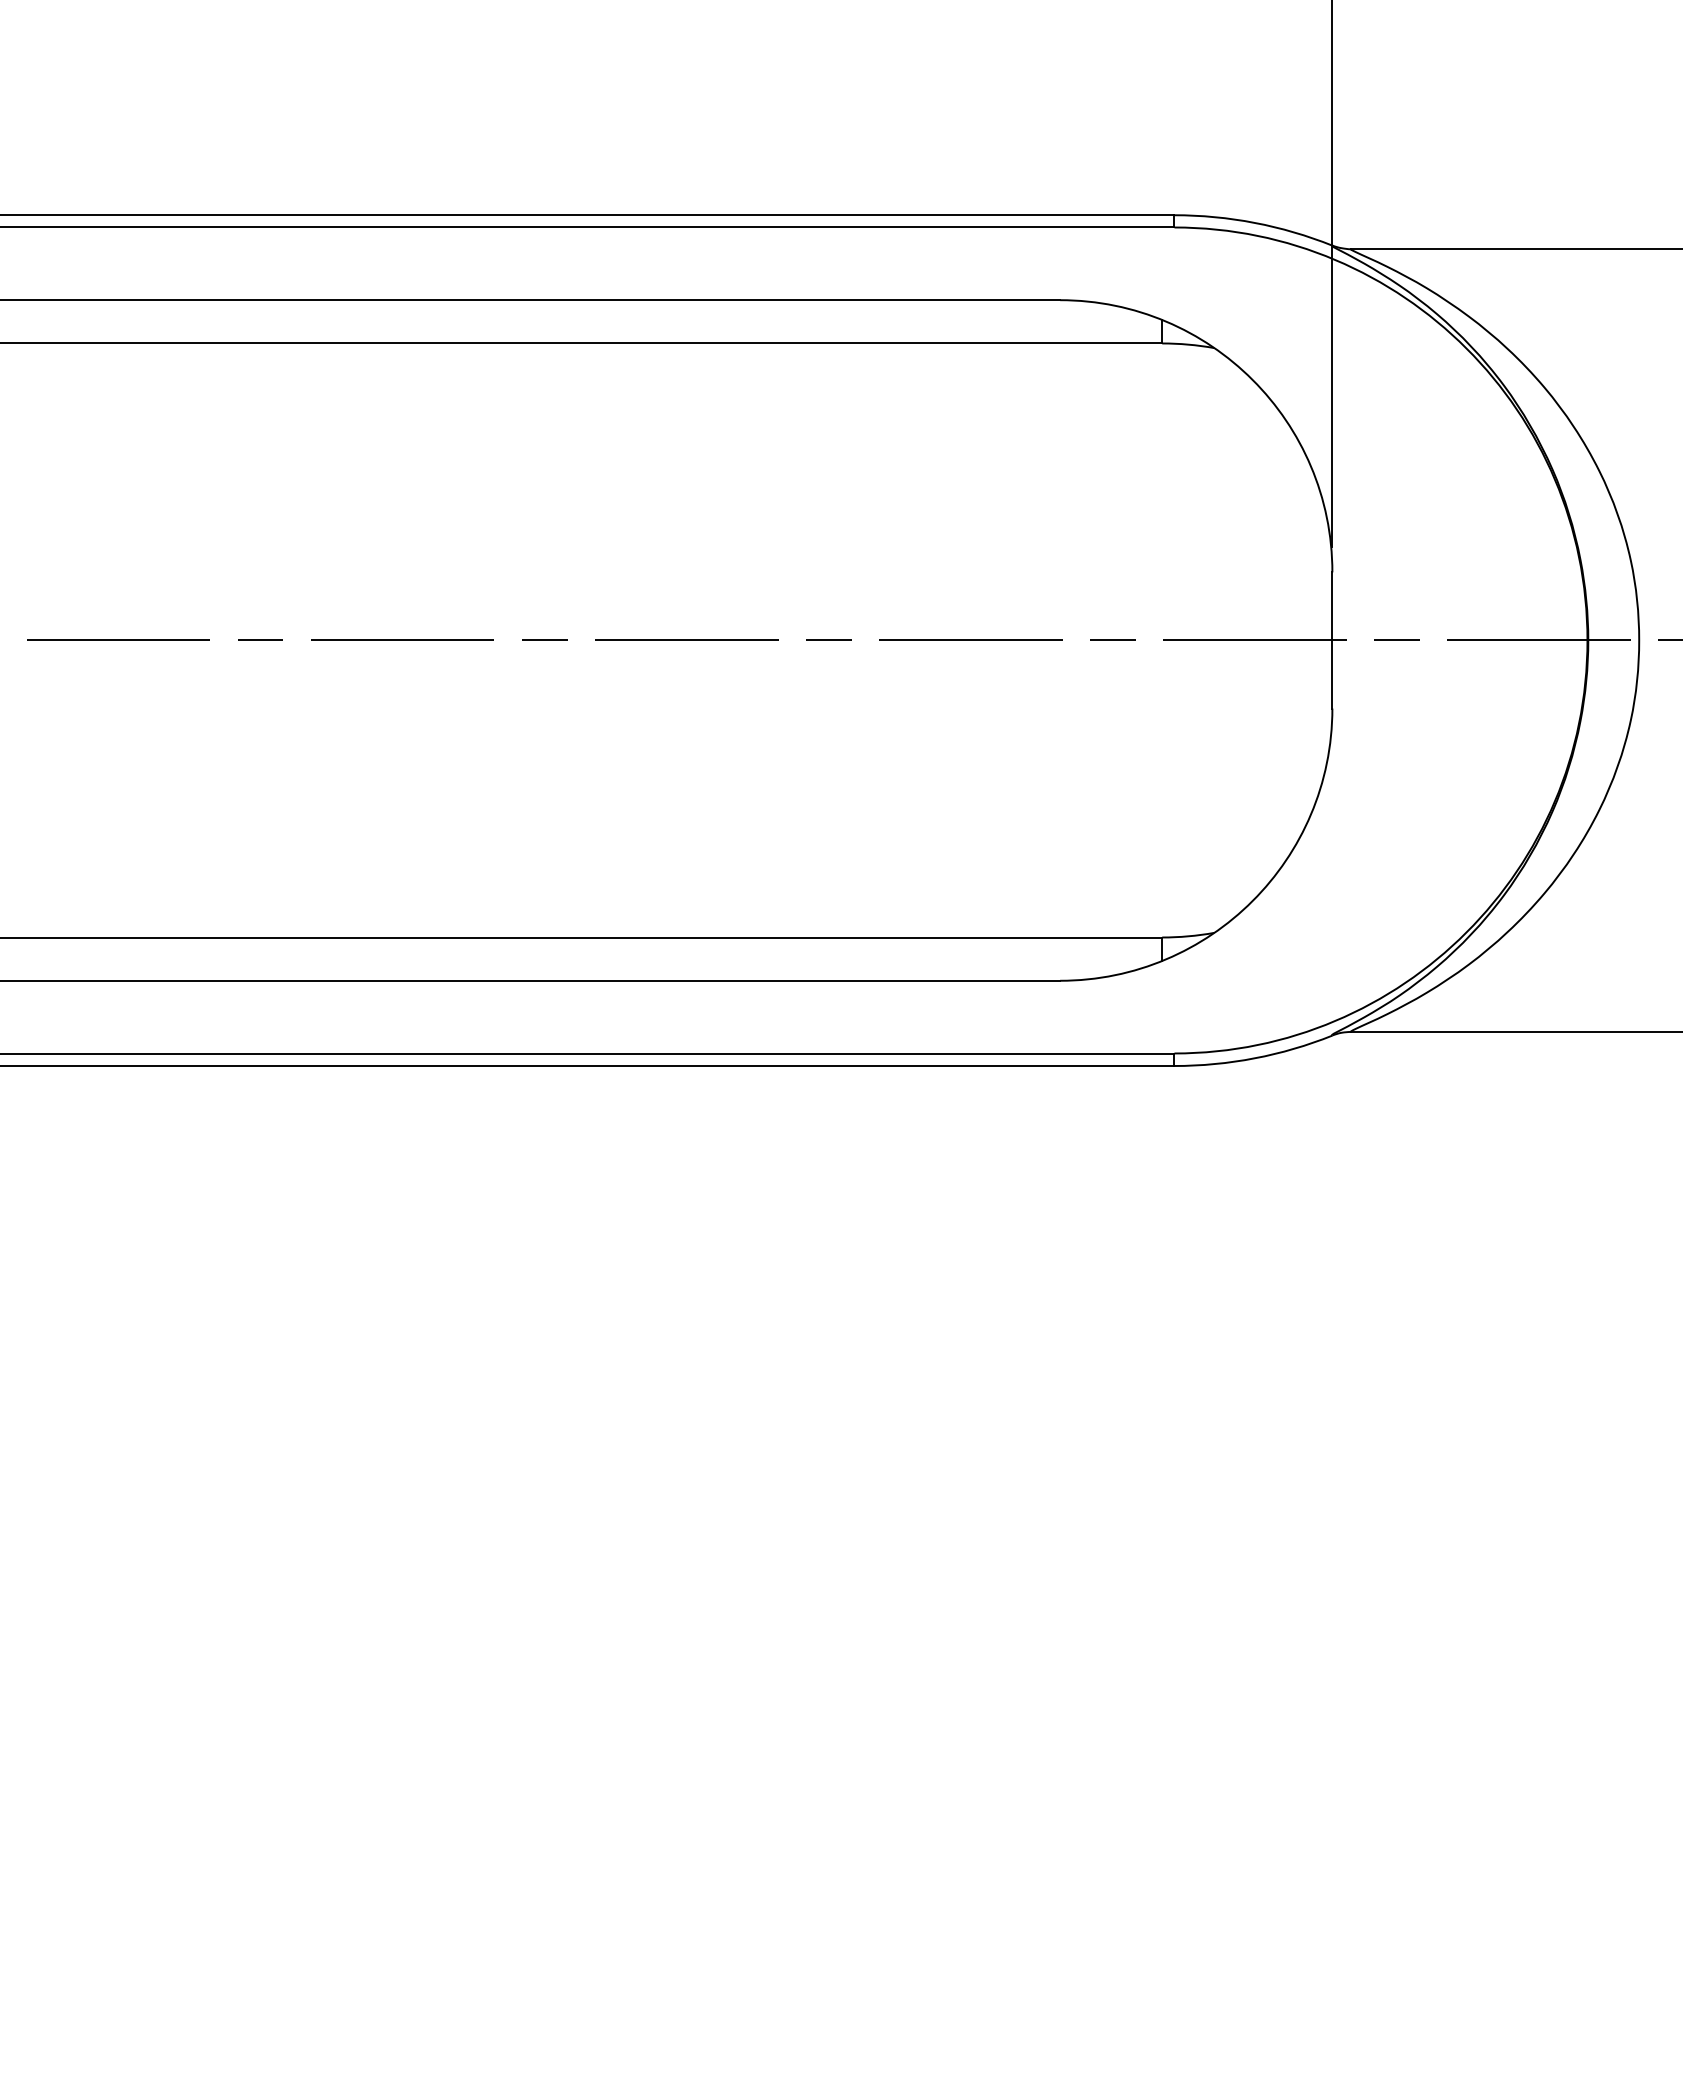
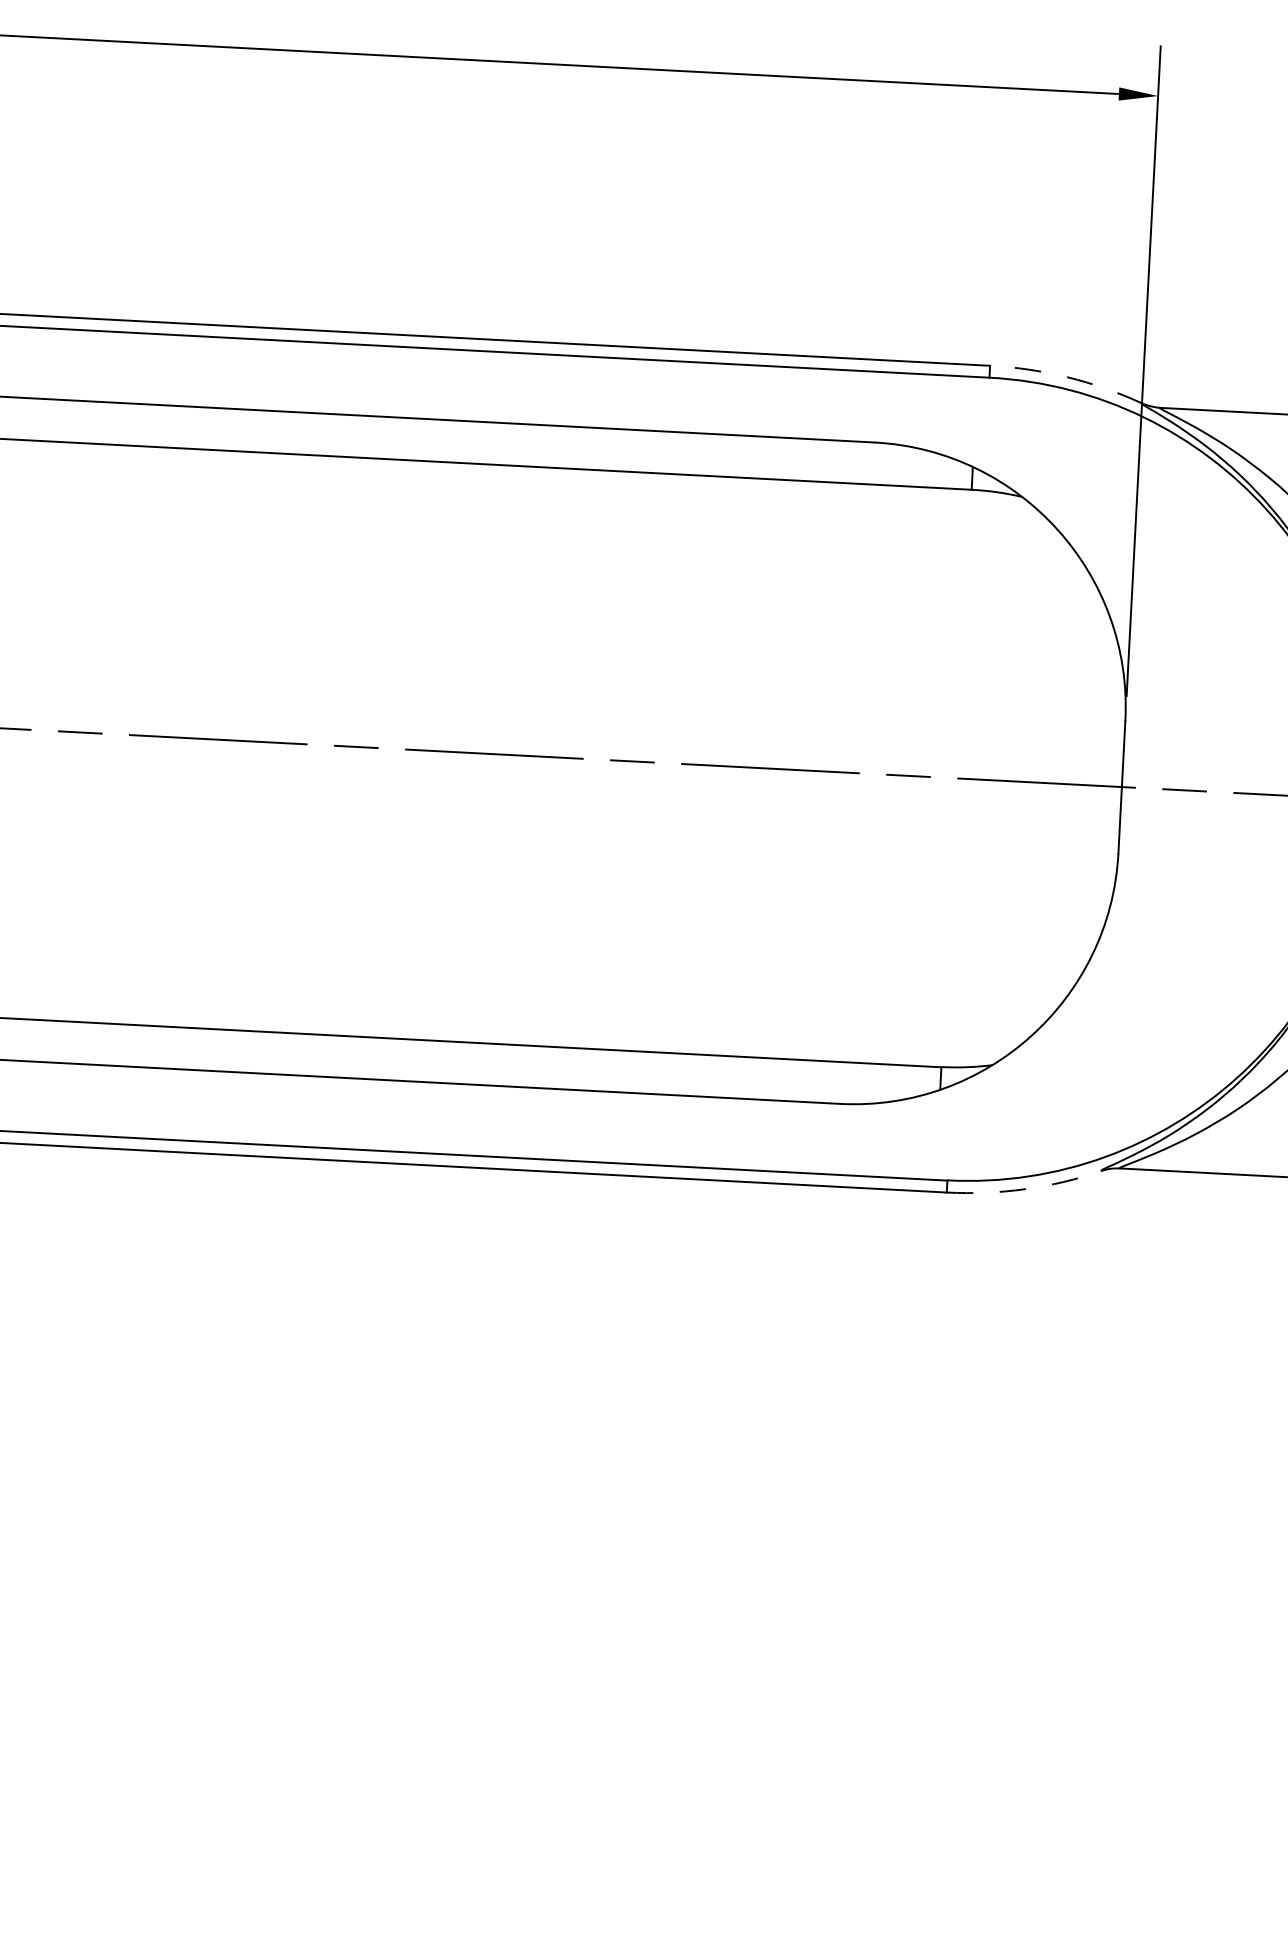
arc: (1254, 222) -> (1067, 376), solid -> dashed
arc: (1254, 1058) -> (1024, 1189), solid -> dashed

